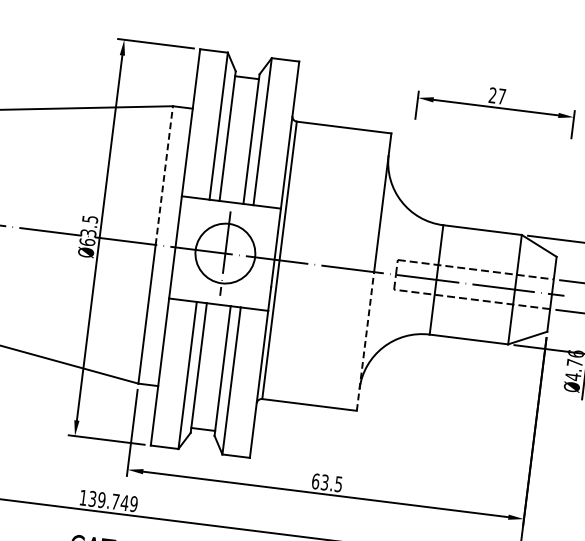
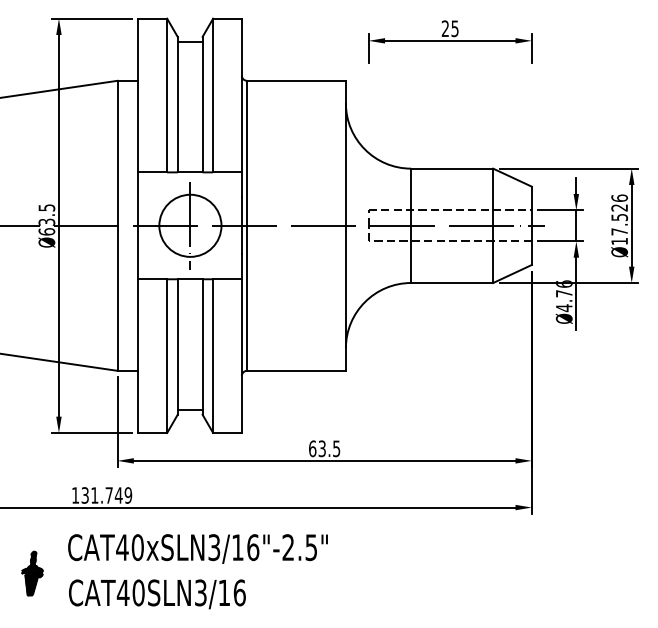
text: (501, 96) -> (454, 28), 27 -> 25
line: (164, 175) -> (117, 153), dashed -> solid
line: (365, 341) -> (345, 298), dashed -> solid
text: (101, 500) -> (94, 495), 139.749 -> 131.749

